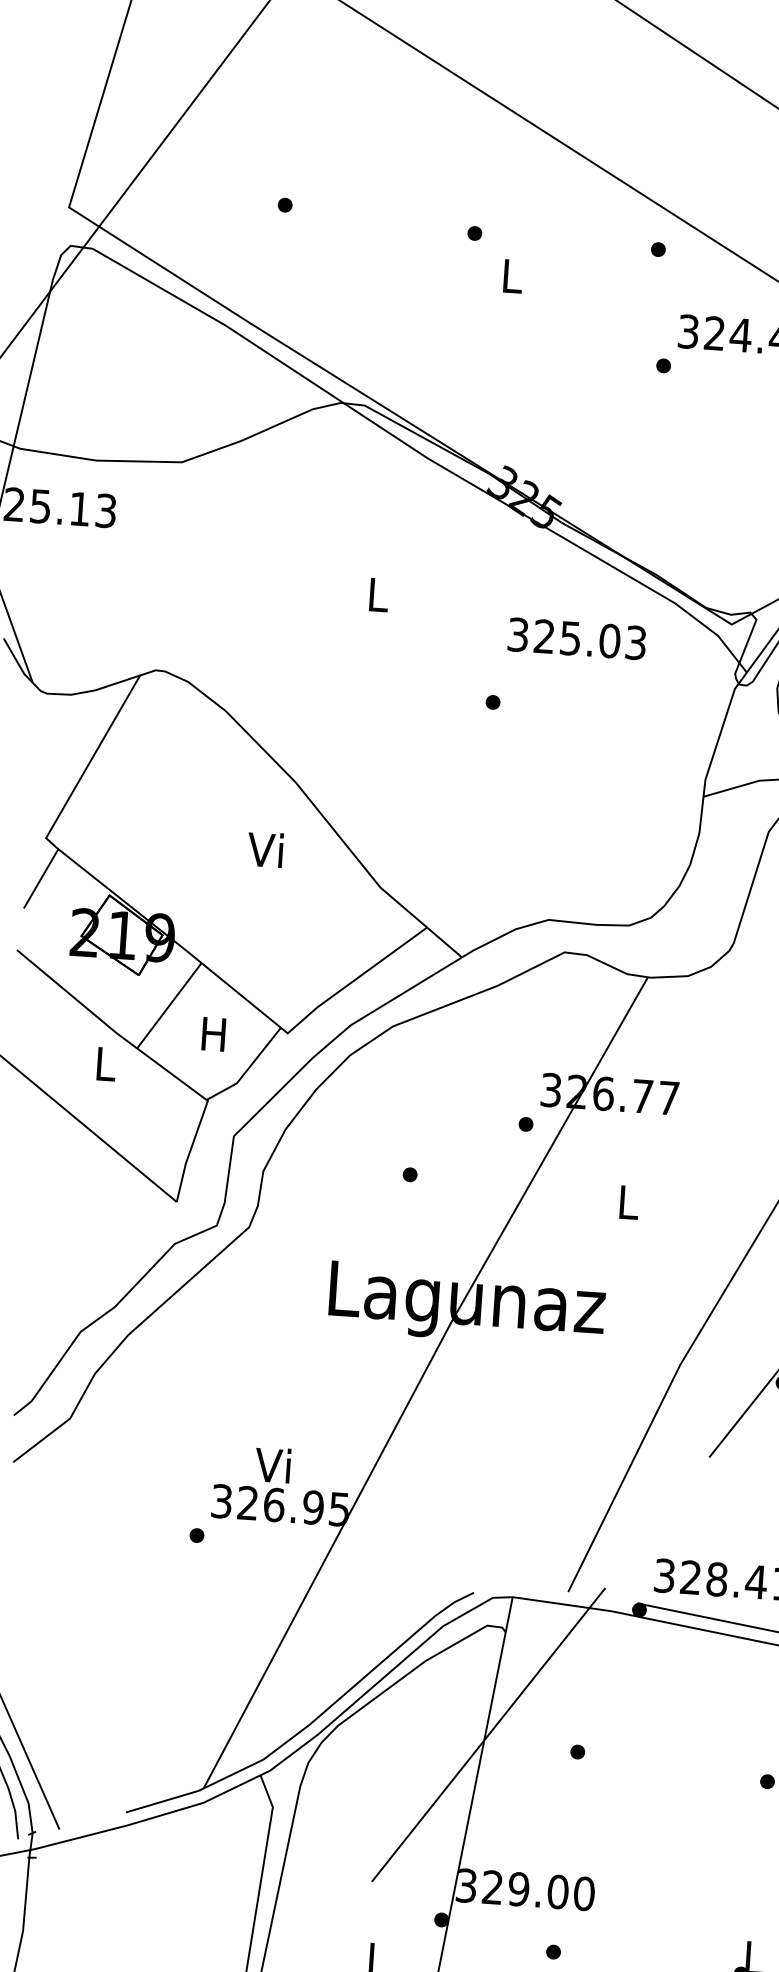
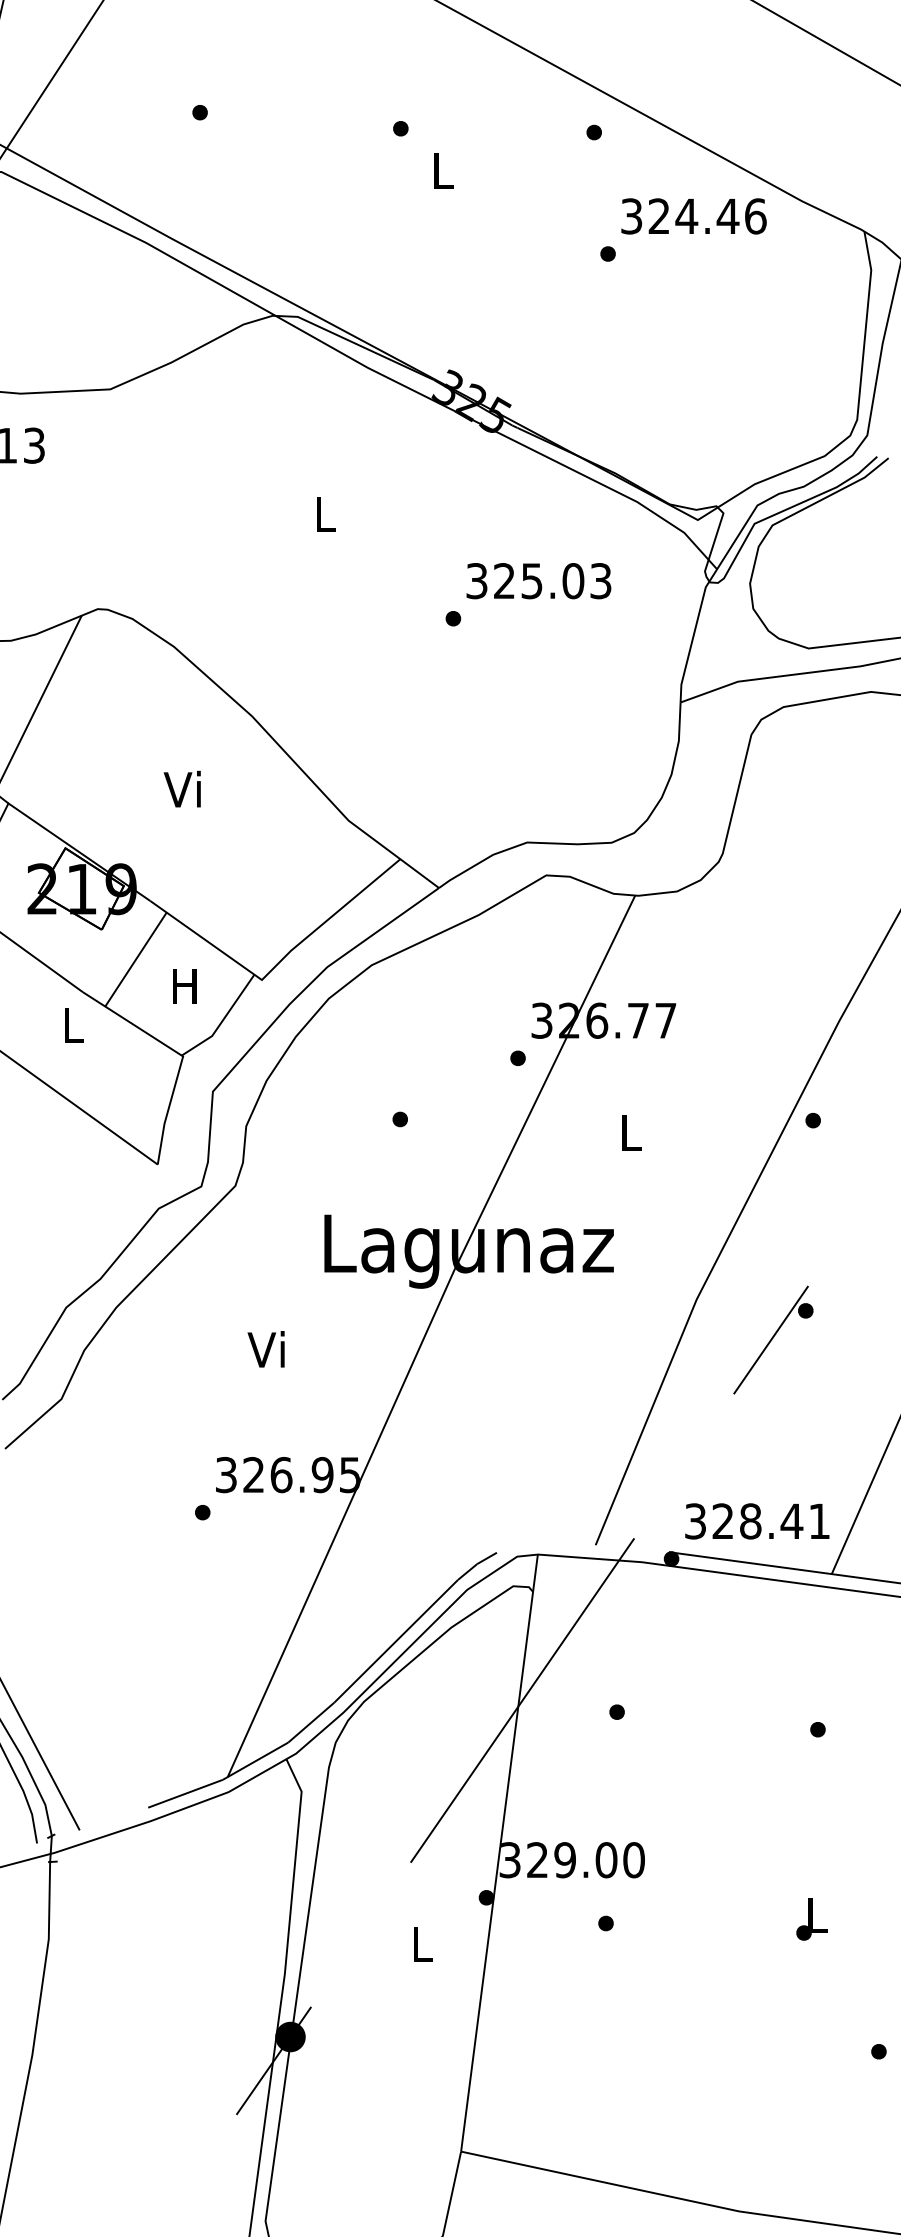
text: (576, 639) -> (538, 581), moved
text: (264, 848) -> (181, 788), moved
text: (272, 1465) -> (265, 1349), moved

